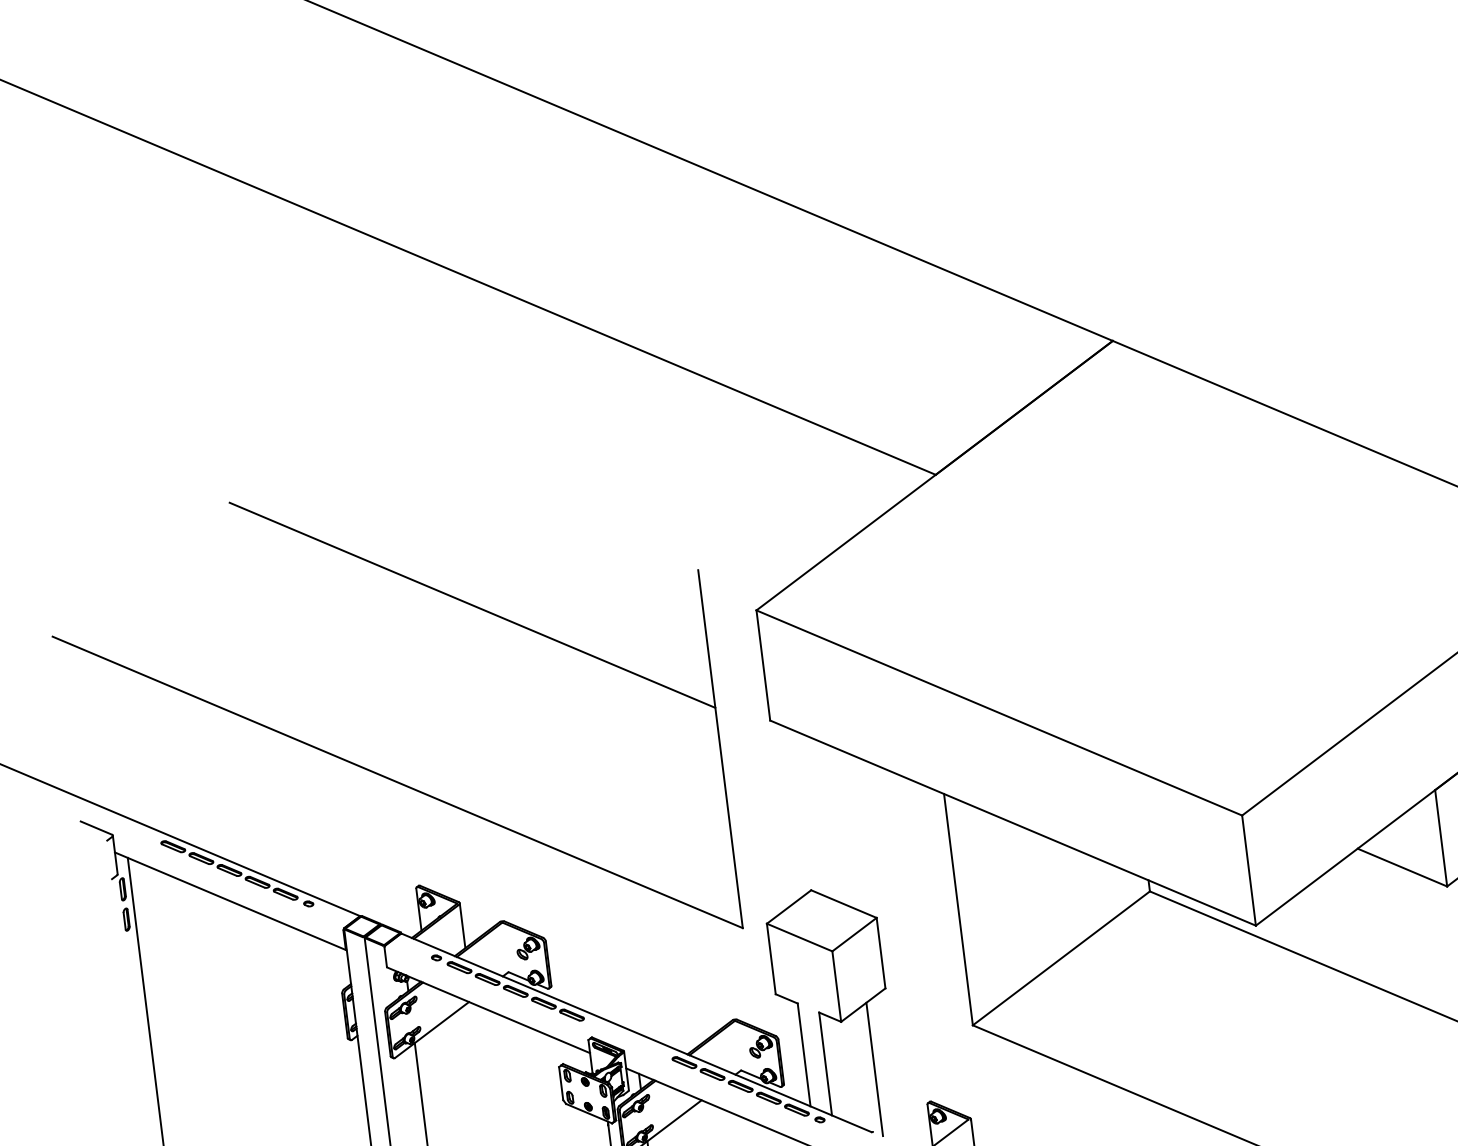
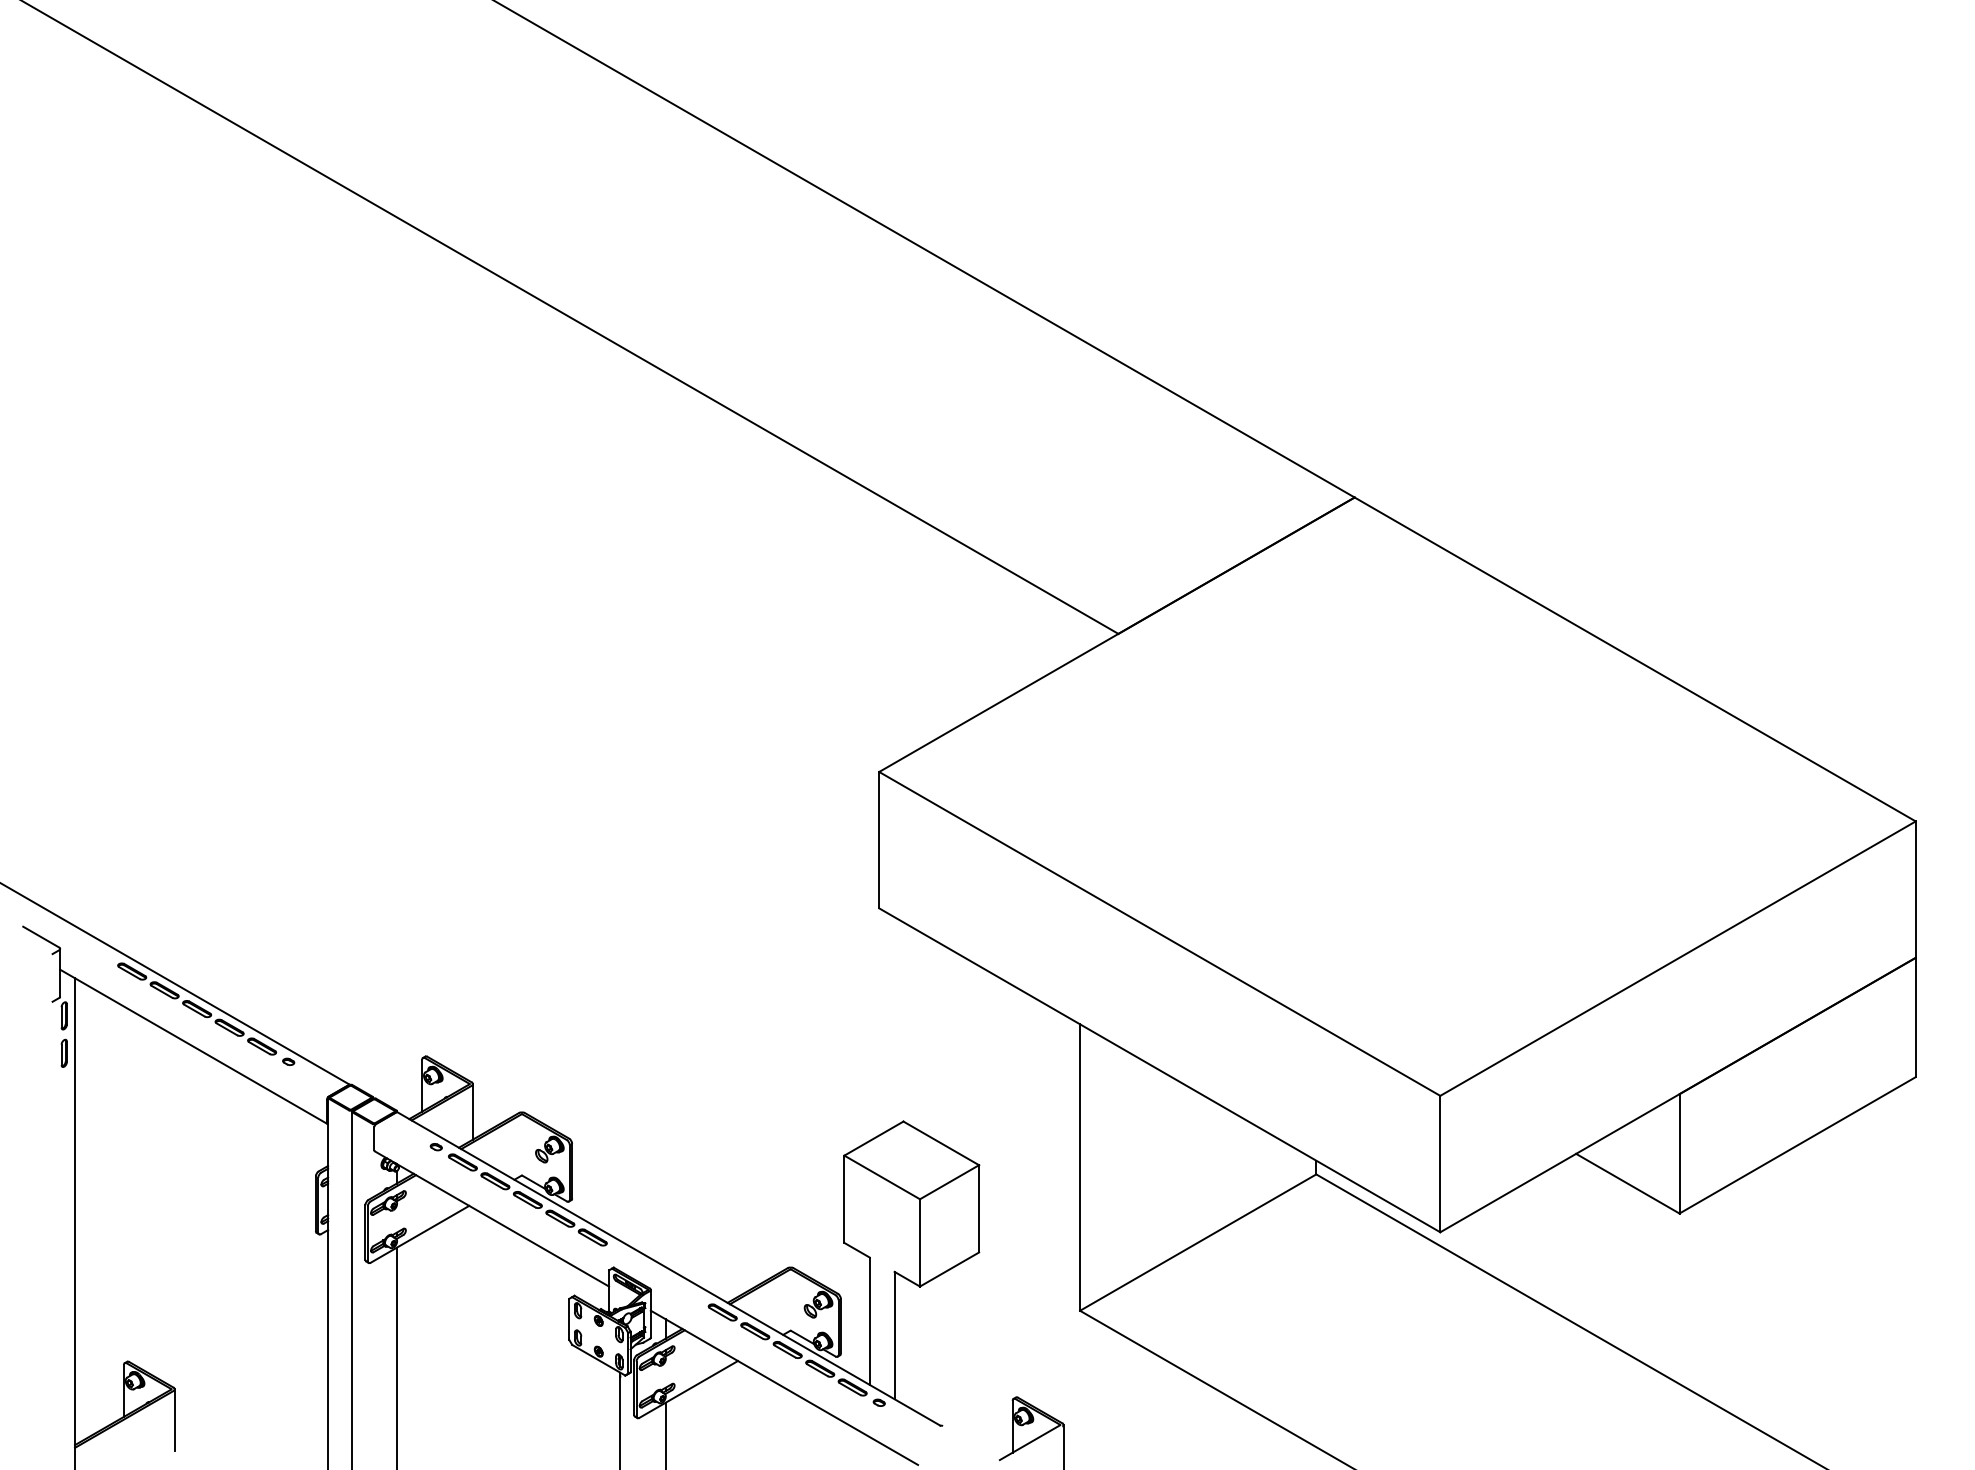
part: (373, 770) -> (387, 909), removed
line: (874, 1069) -> (953, 1349), removed

